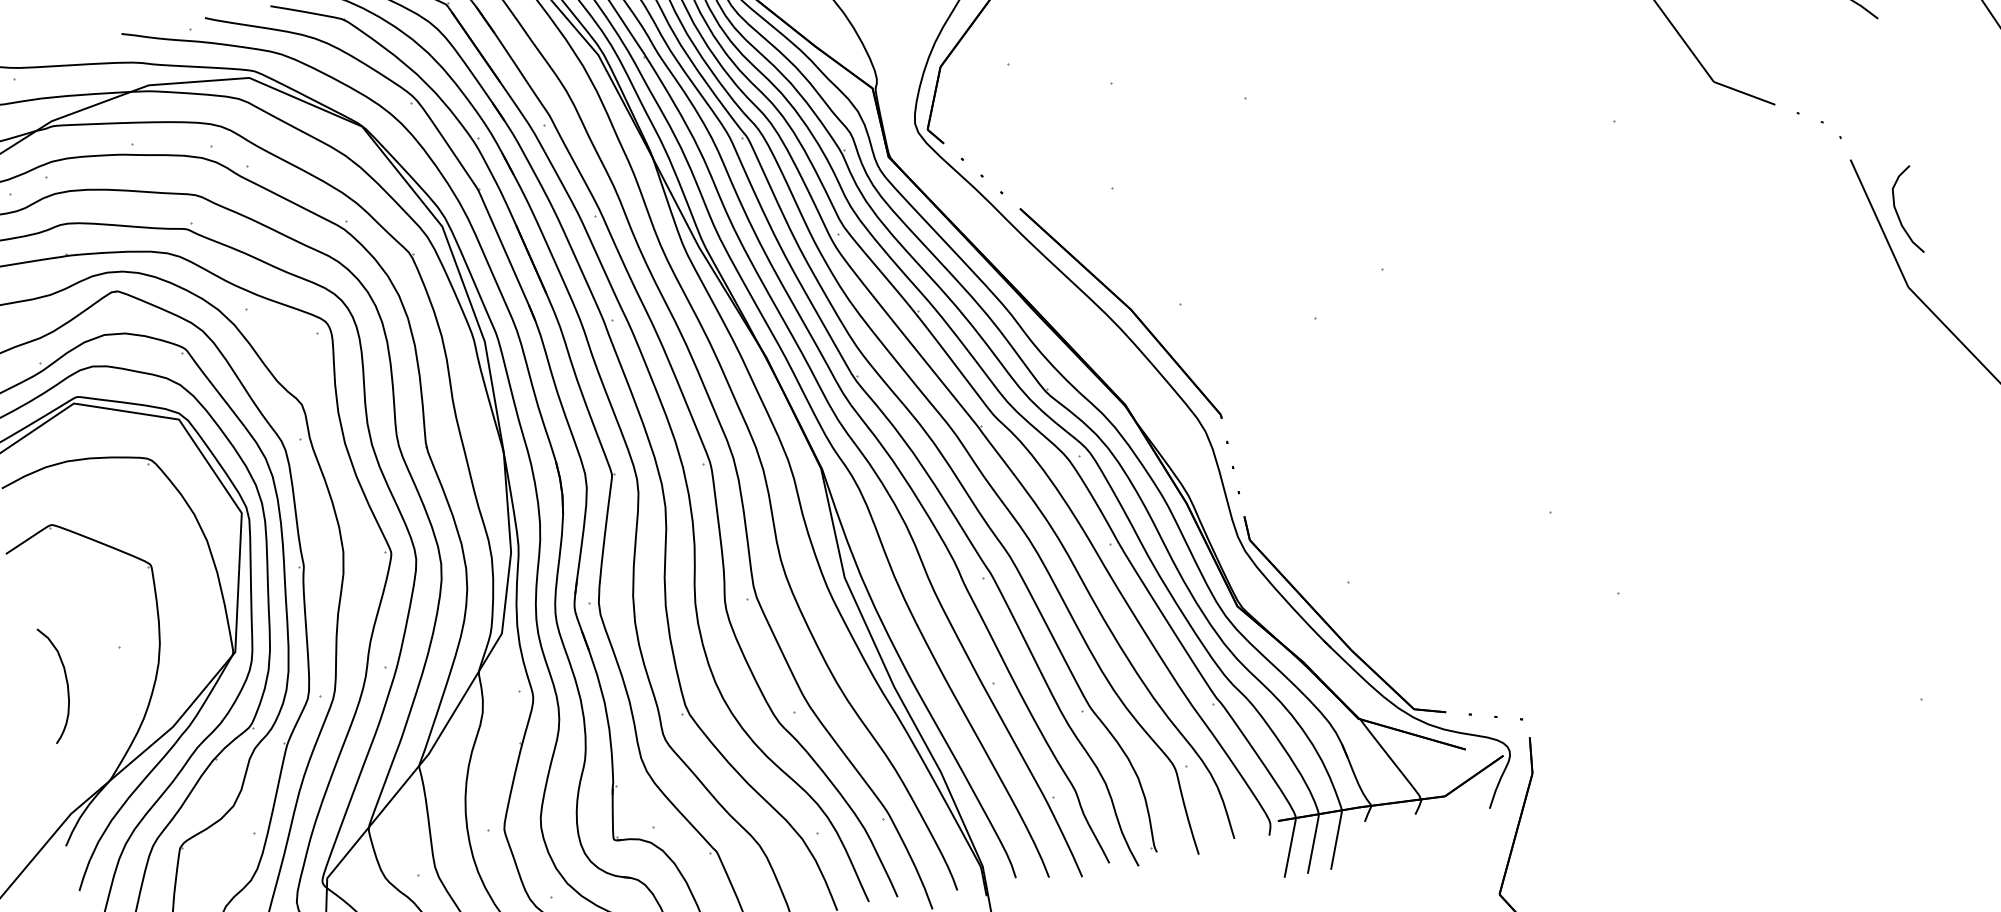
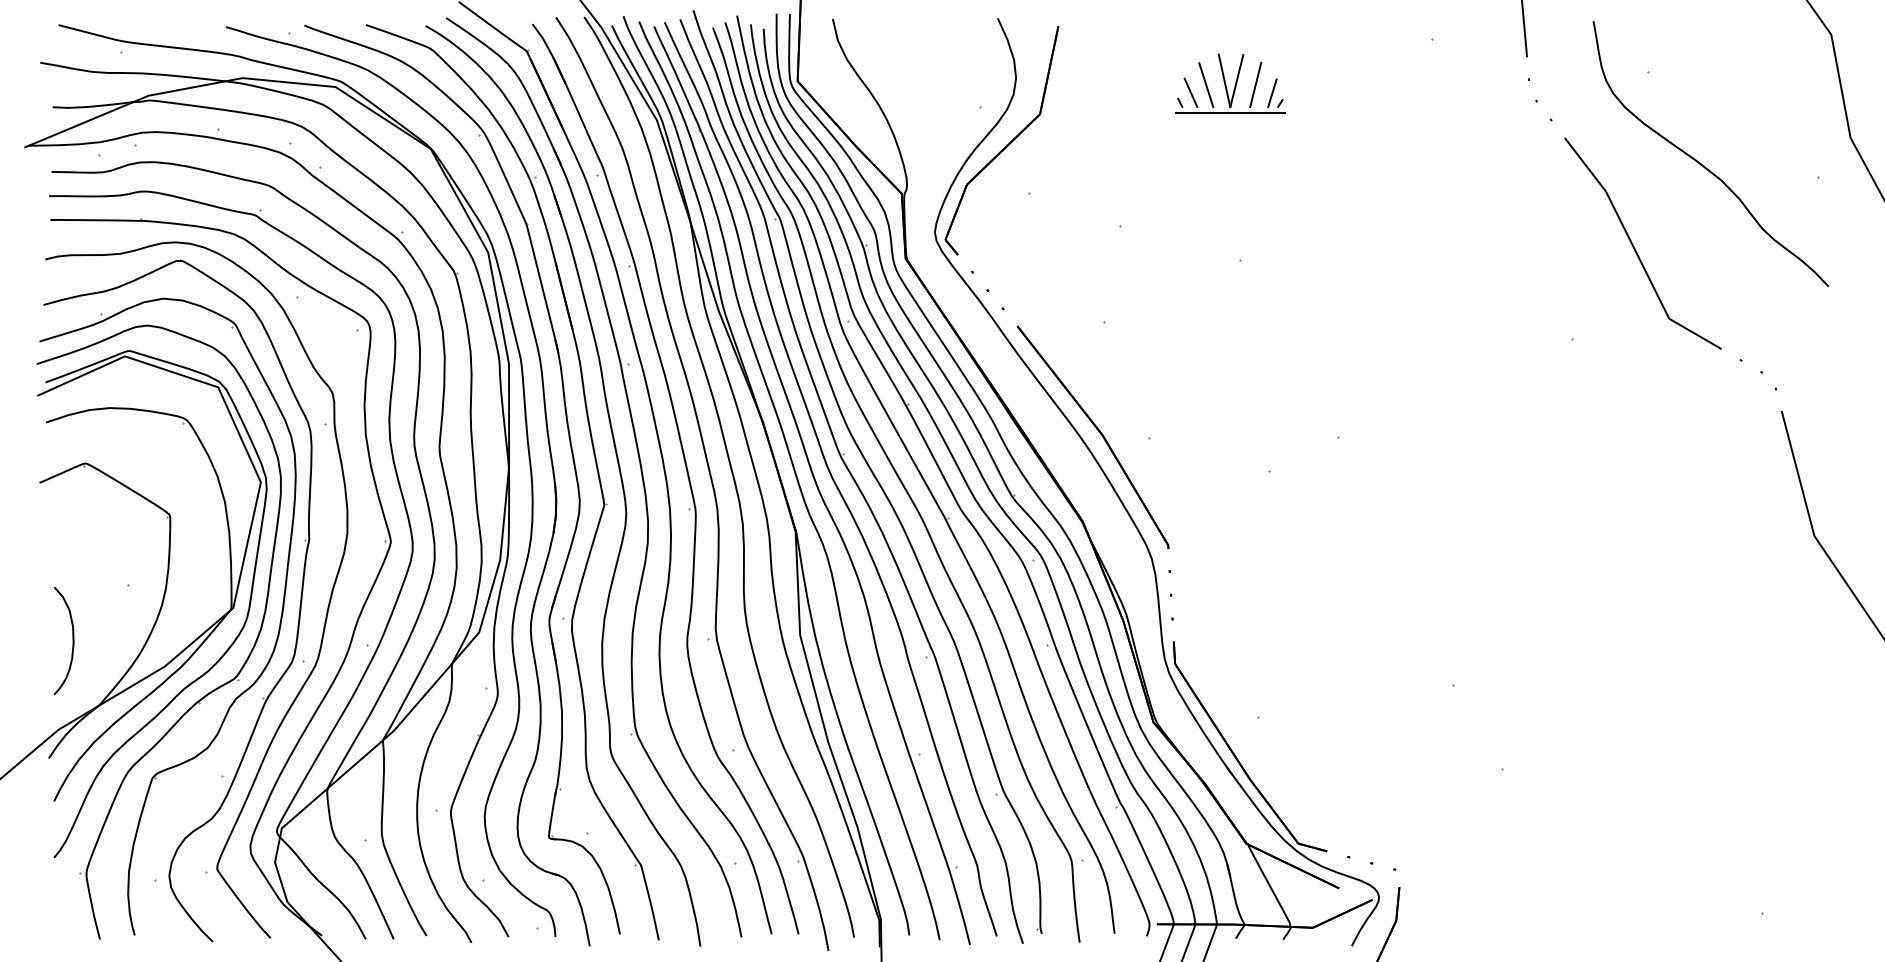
curve: (1899, 215) -> (1817, 469), removed
curve: (66, 682) -> (72, 640), moved

